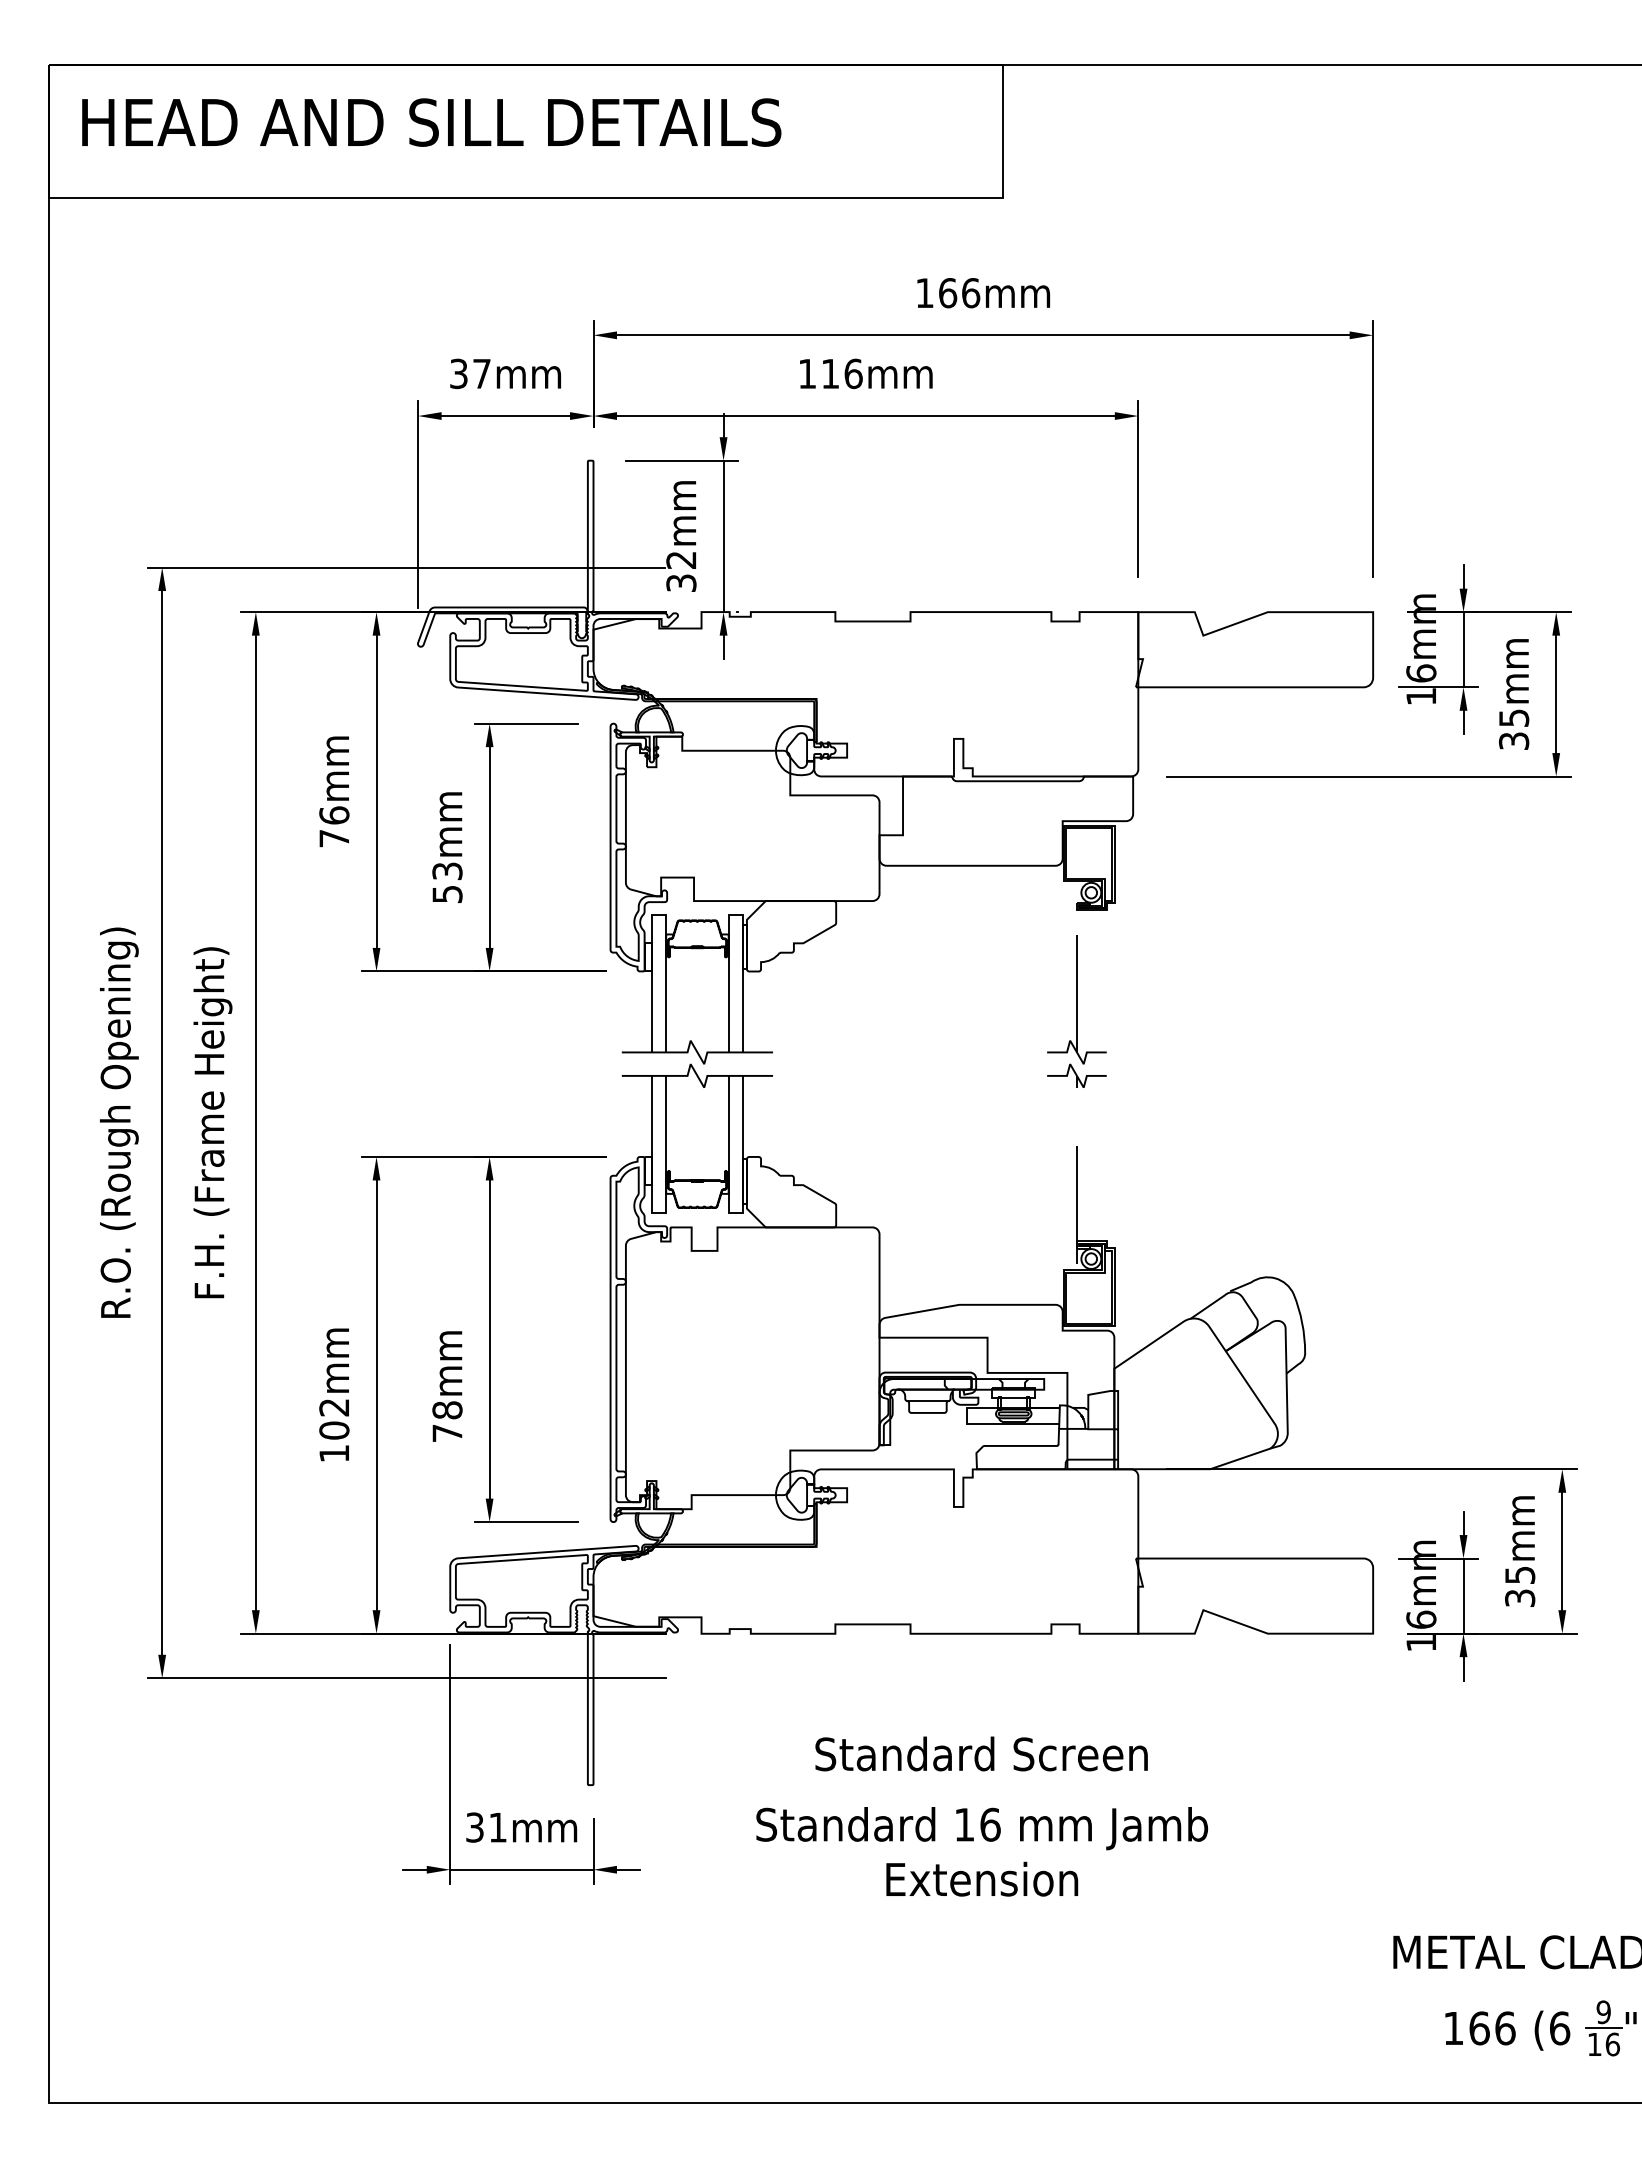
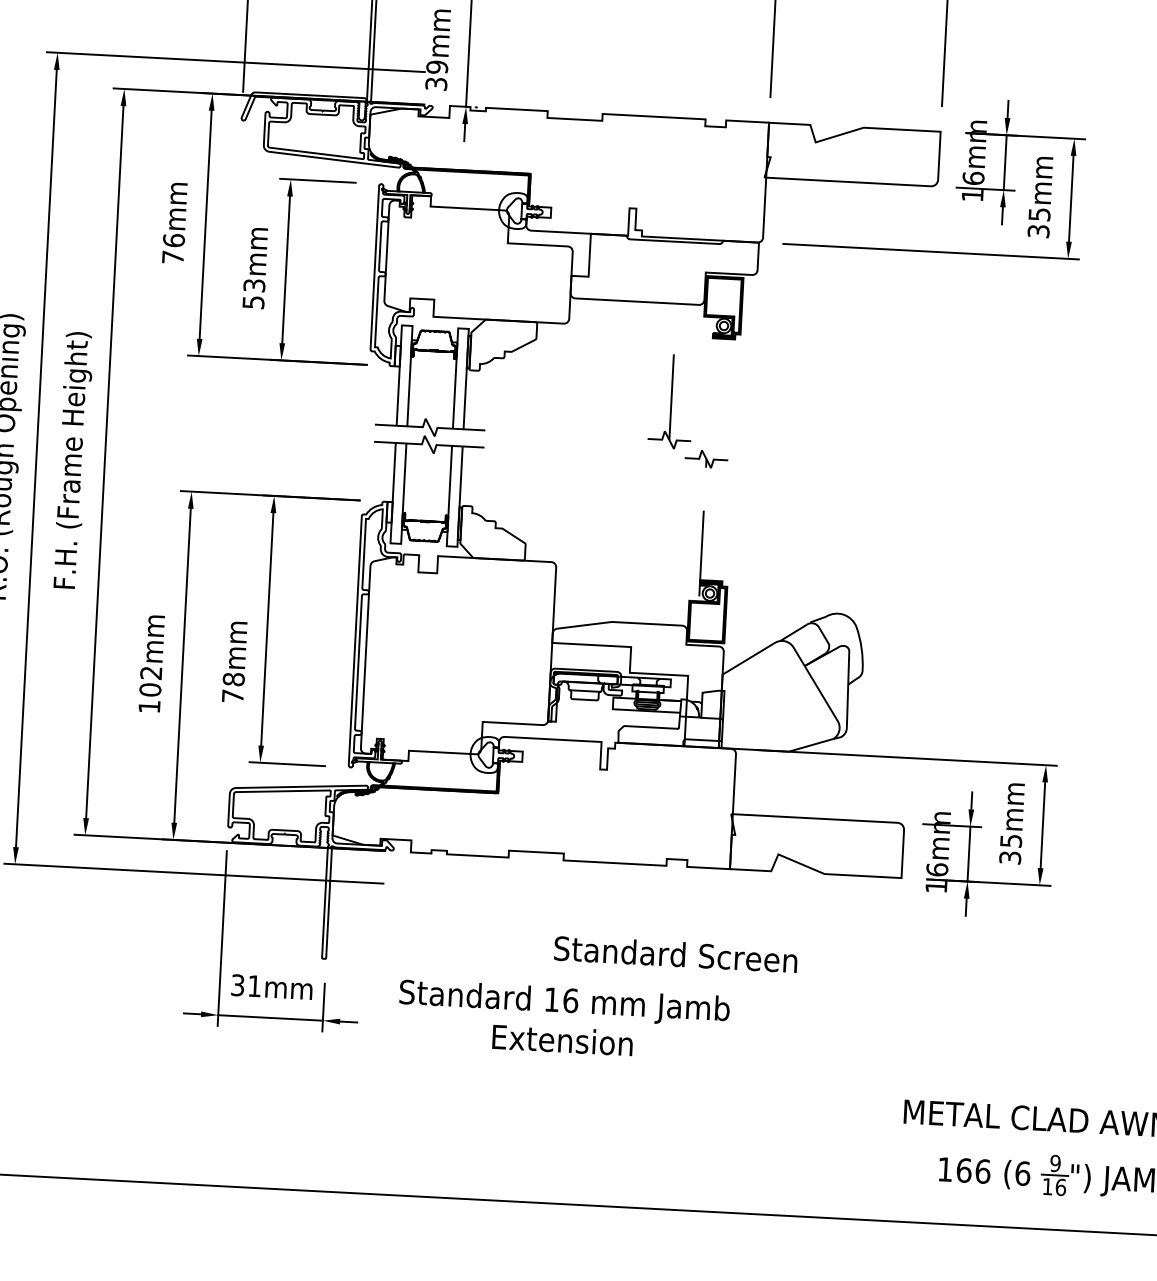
text: (681, 560) -> (437, 67), 32mm -> 39mm
part: (1076, 999) -> (671, 401), moved
text: (981, 1753) -> (675, 954), moved
text: (982, 1851) -> (563, 1019), moved

